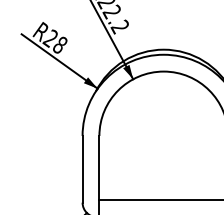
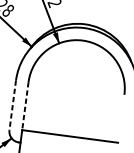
line: (99, 168) -> (25, 106), solid -> dashed
line: (82, 169) -> (12, 105), solid -> dashed

